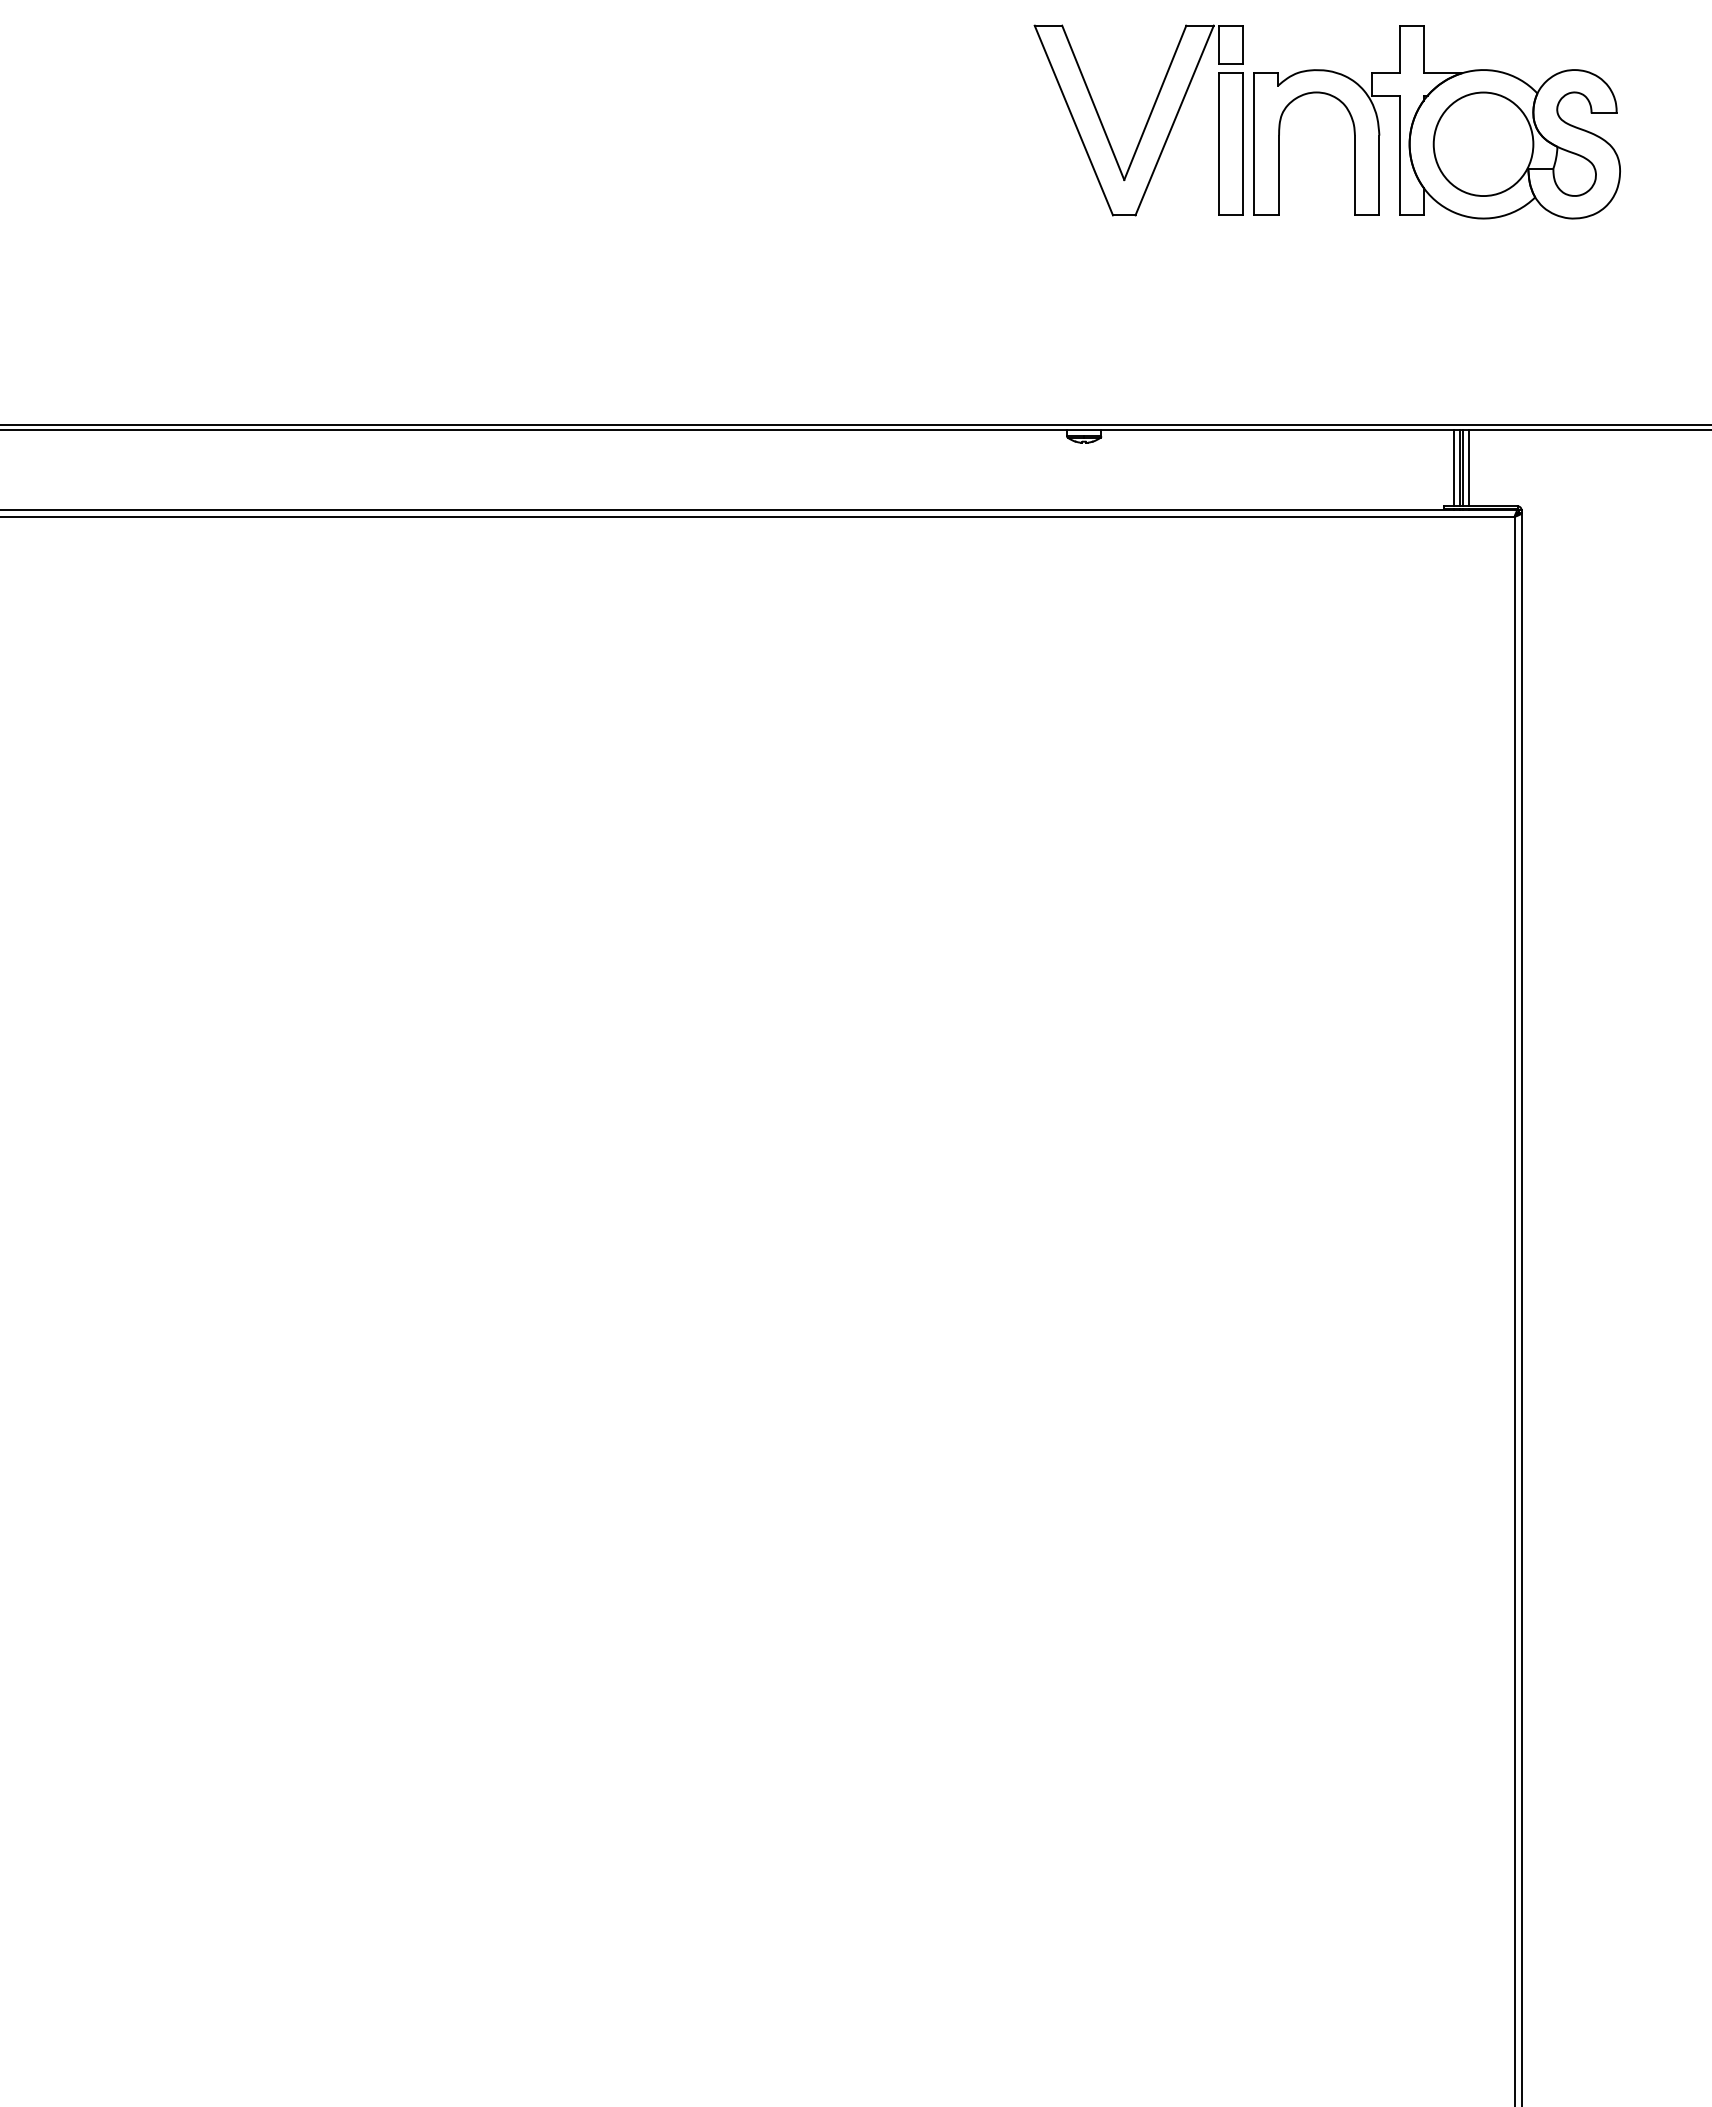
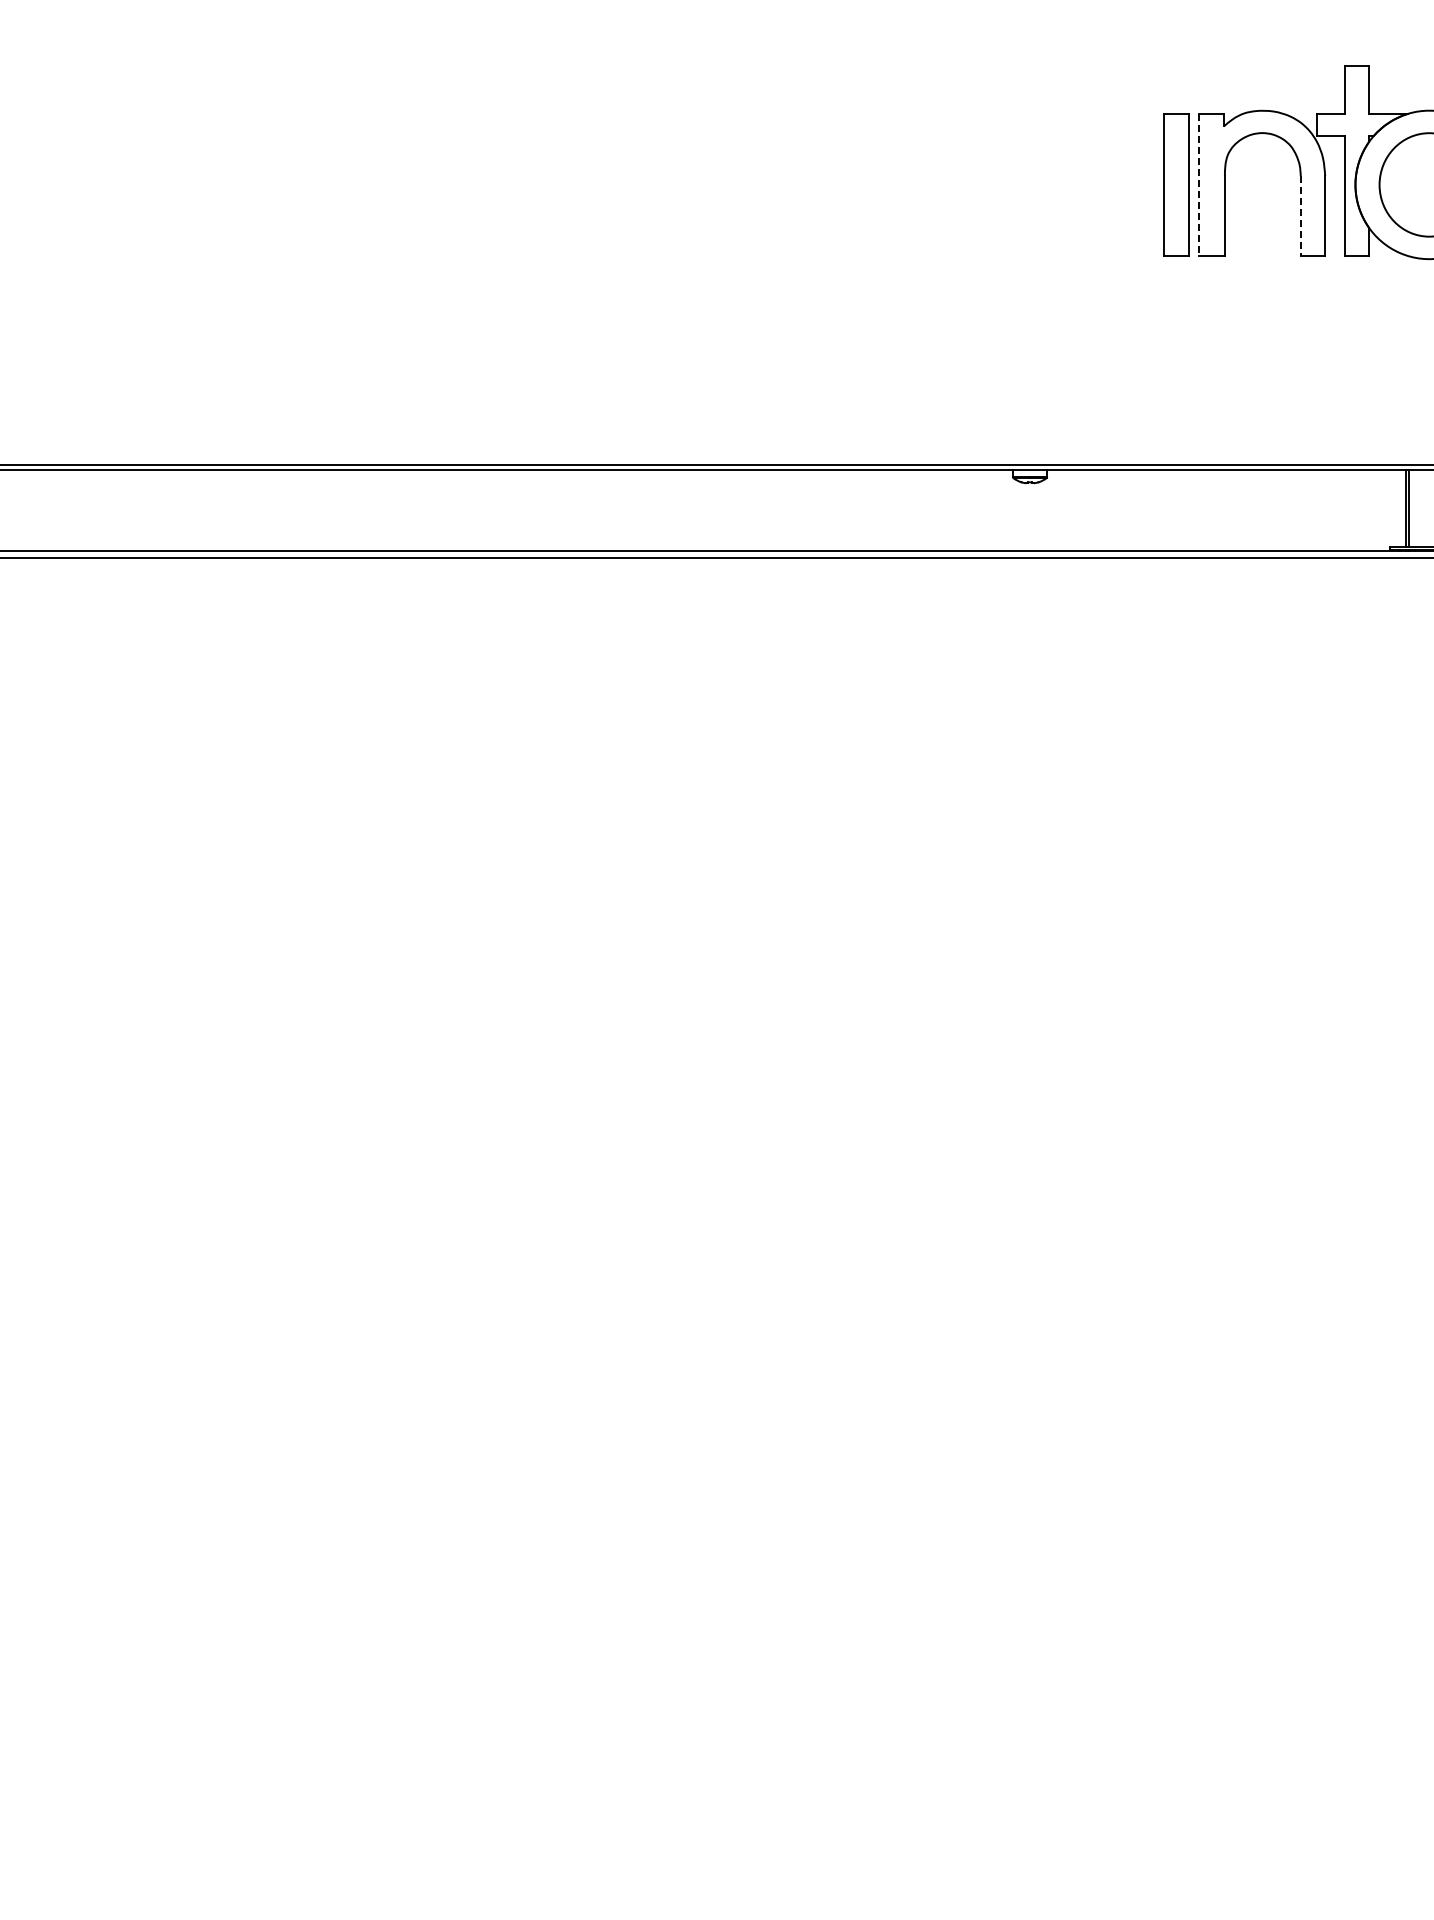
part: (1146, 121) -> (1092, 162), removed
line: (1253, 144) -> (1199, 185), solid -> dashed
line: (1354, 175) -> (1300, 216), solid -> dashed
line: (1453, 467) -> (1399, 508), removed
line: (1469, 467) -> (1415, 508), removed

